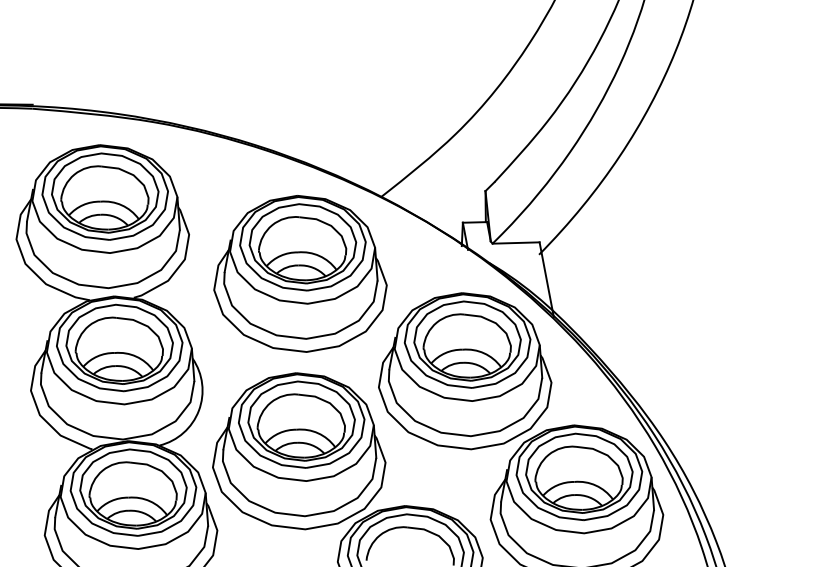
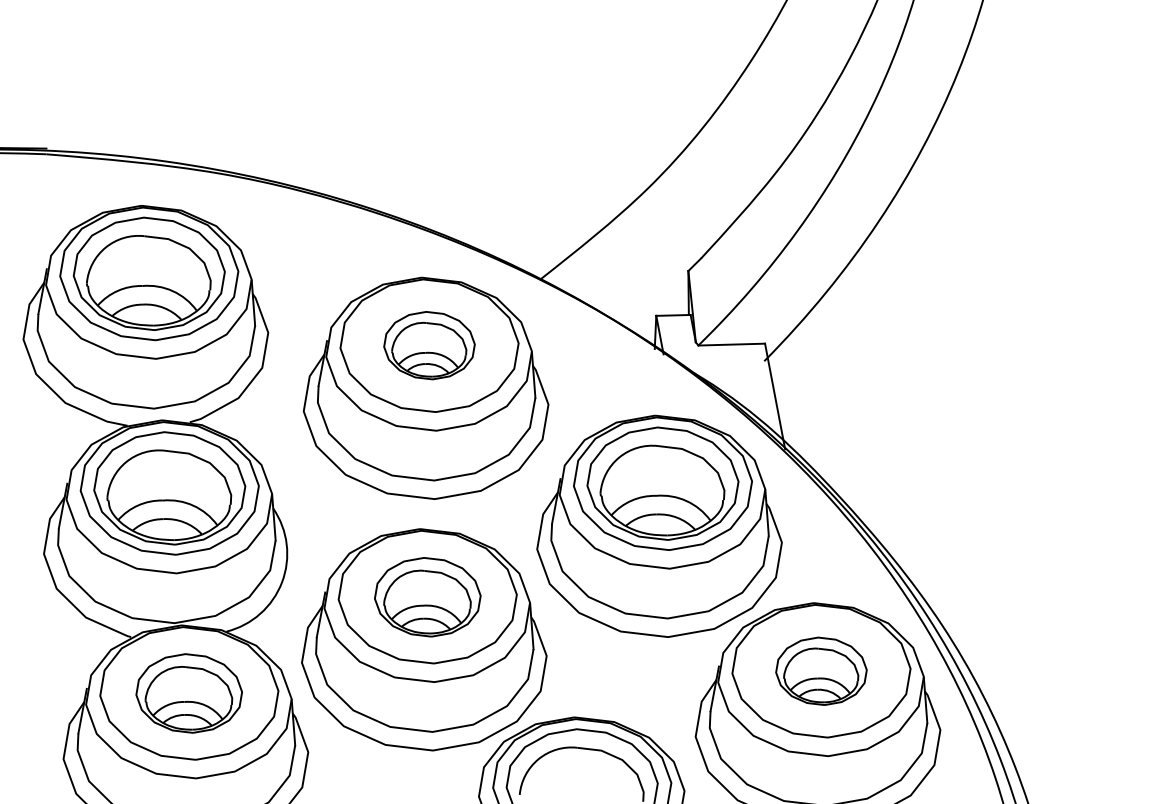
part: (302, 243) -> (429, 345), size x0.6
part: (301, 421) -> (427, 597), size x0.7
part: (579, 473) -> (821, 671), size x0.6
part: (132, 489) -> (188, 693), size x0.7

